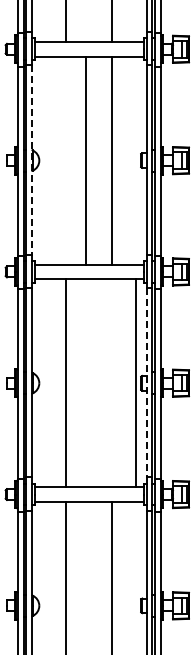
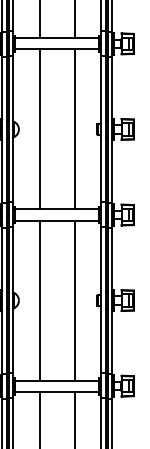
line: (32, 159) -> (13, 128), dashed -> solid
line: (86, 160) -> (39, 129), moved
line: (146, 382) -> (101, 300), dashed -> solid
line: (136, 383) -> (75, 300), moved

